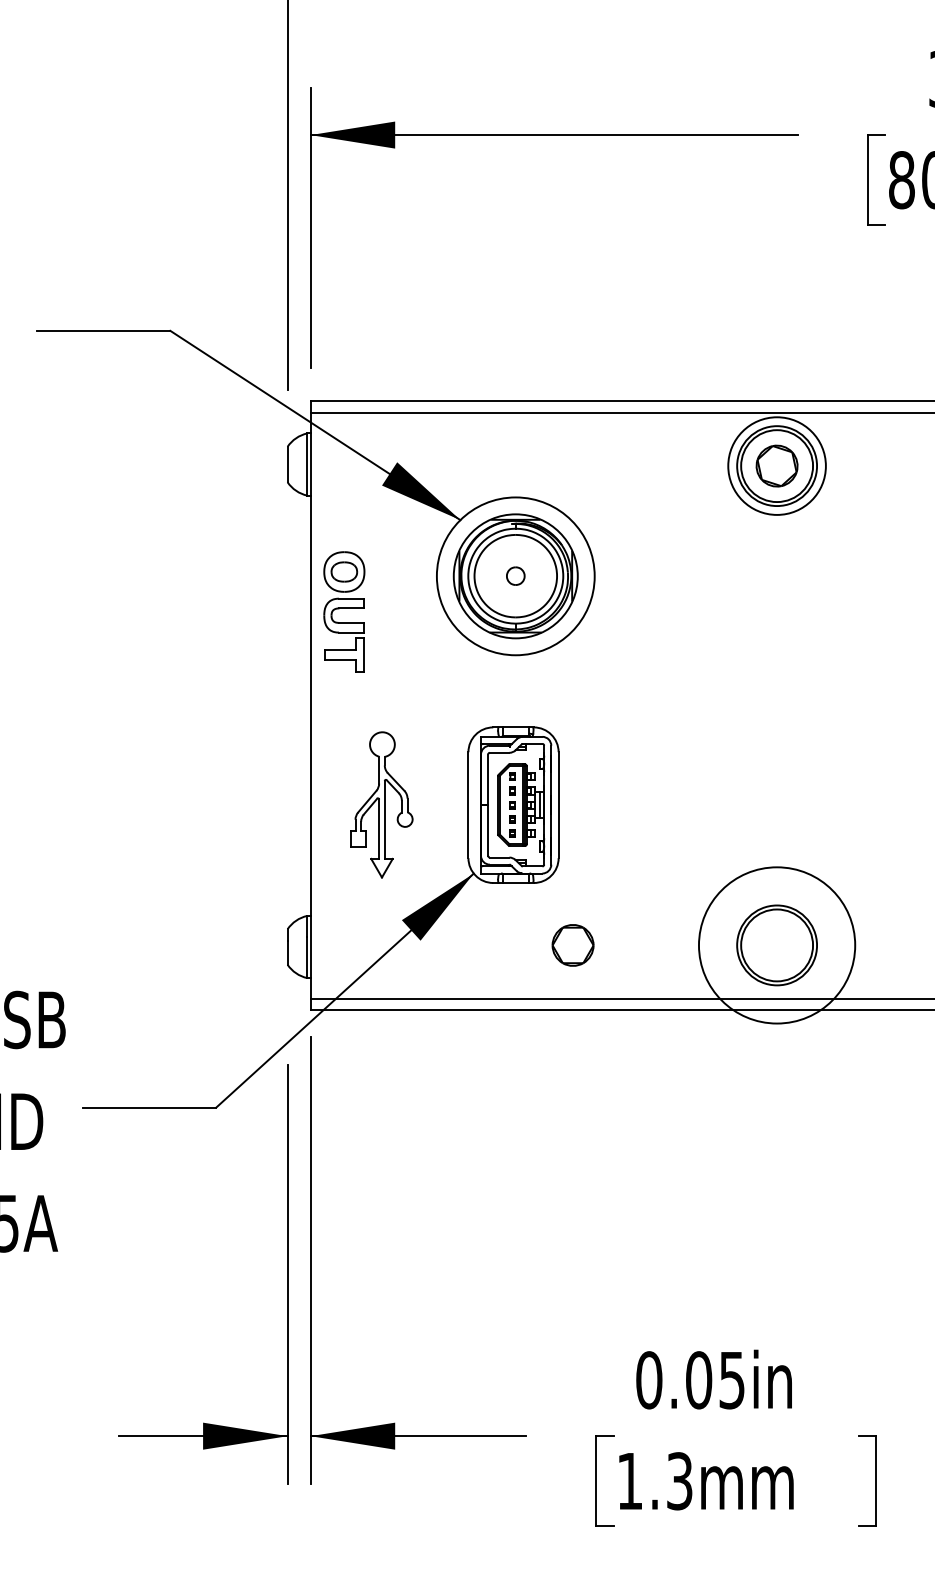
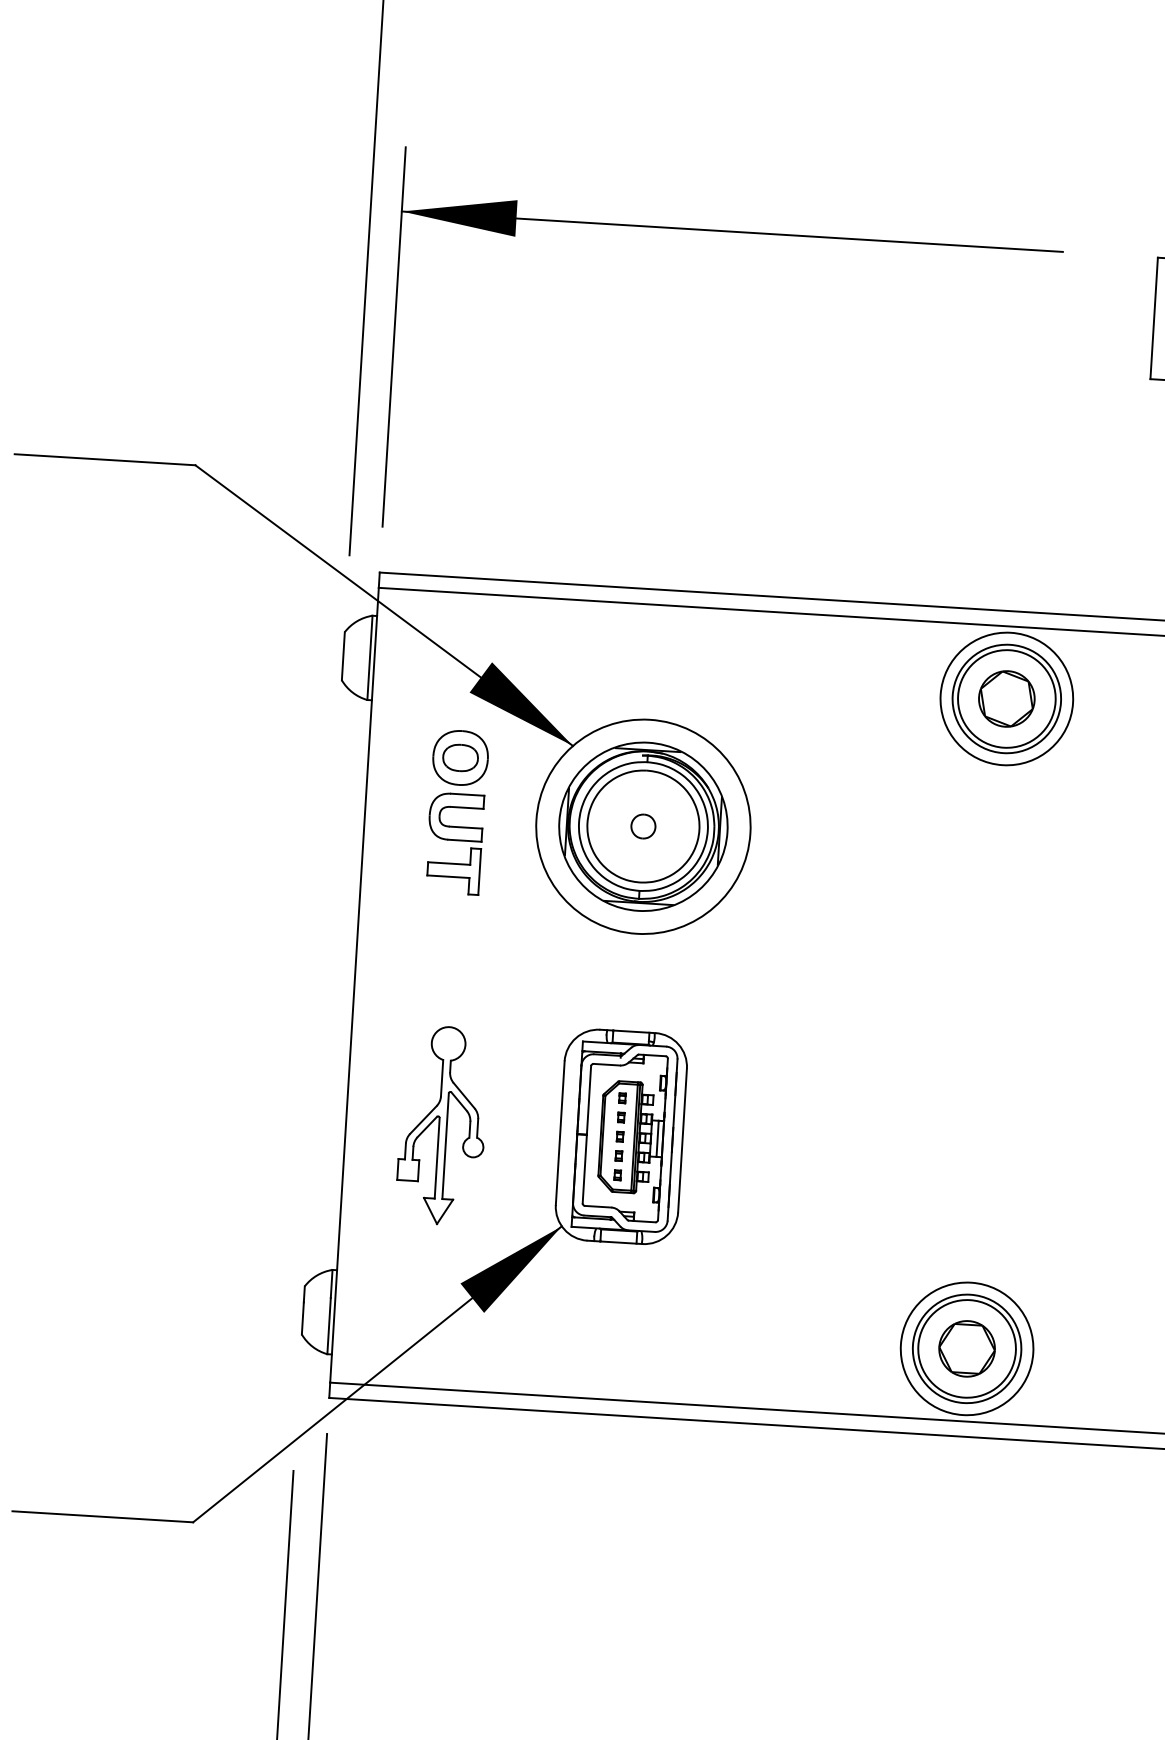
part: (344, 611) -> (457, 811), moved
part: (572, 945) -> (966, 1348), moved
circle: (776, 945) -> (966, 1348), size x0.62

